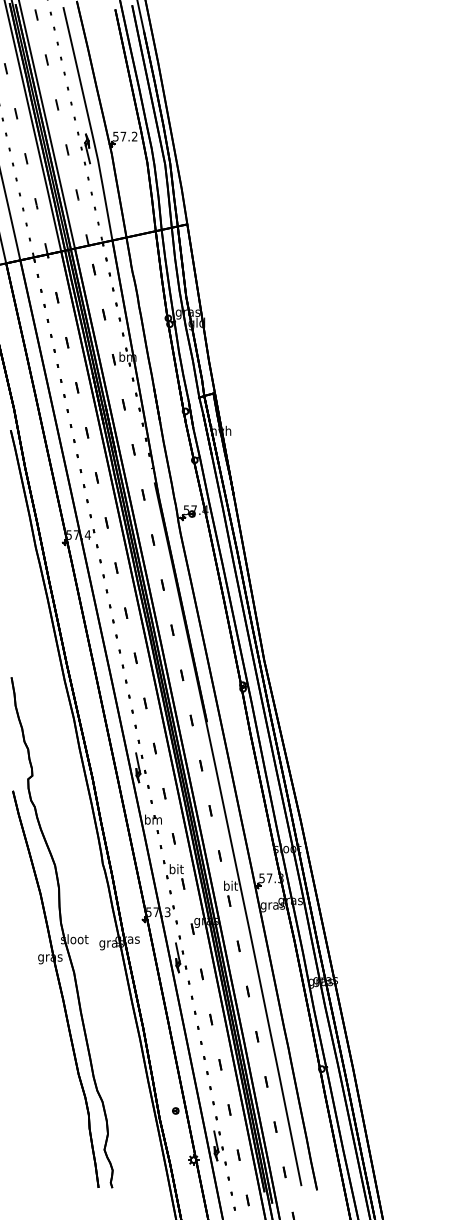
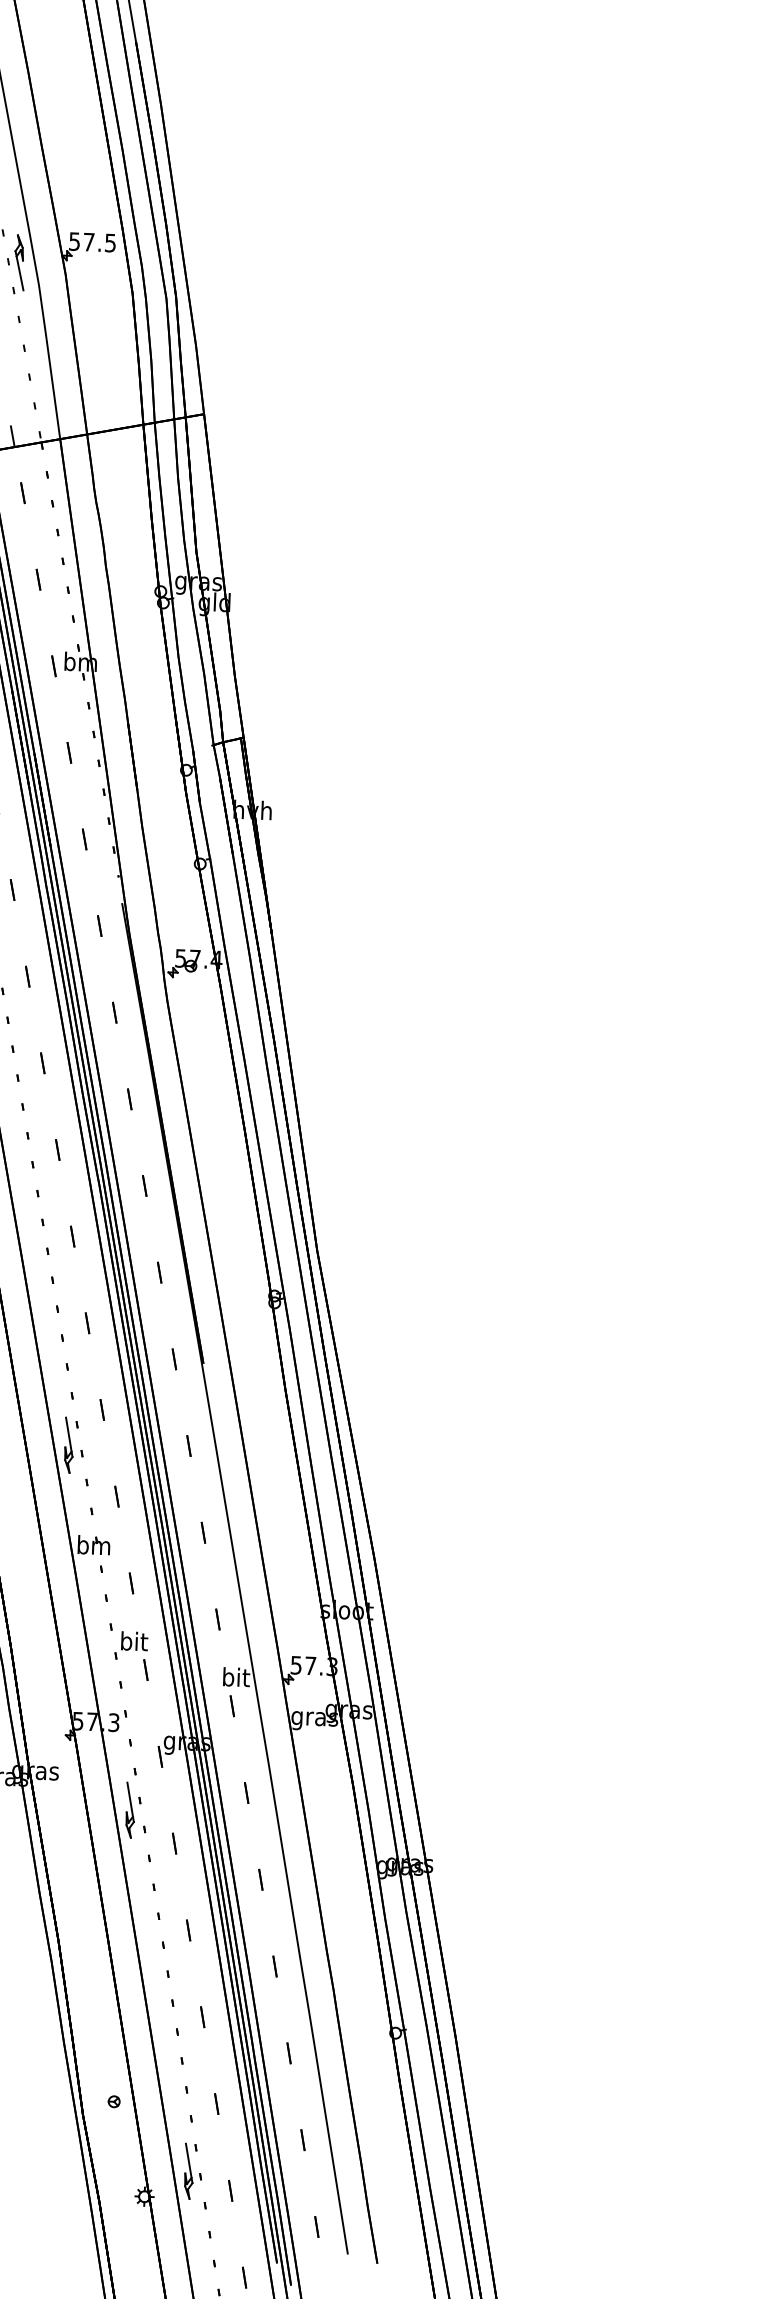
text: (134, 136) -> (110, 242), 57.2 -> 57.5

